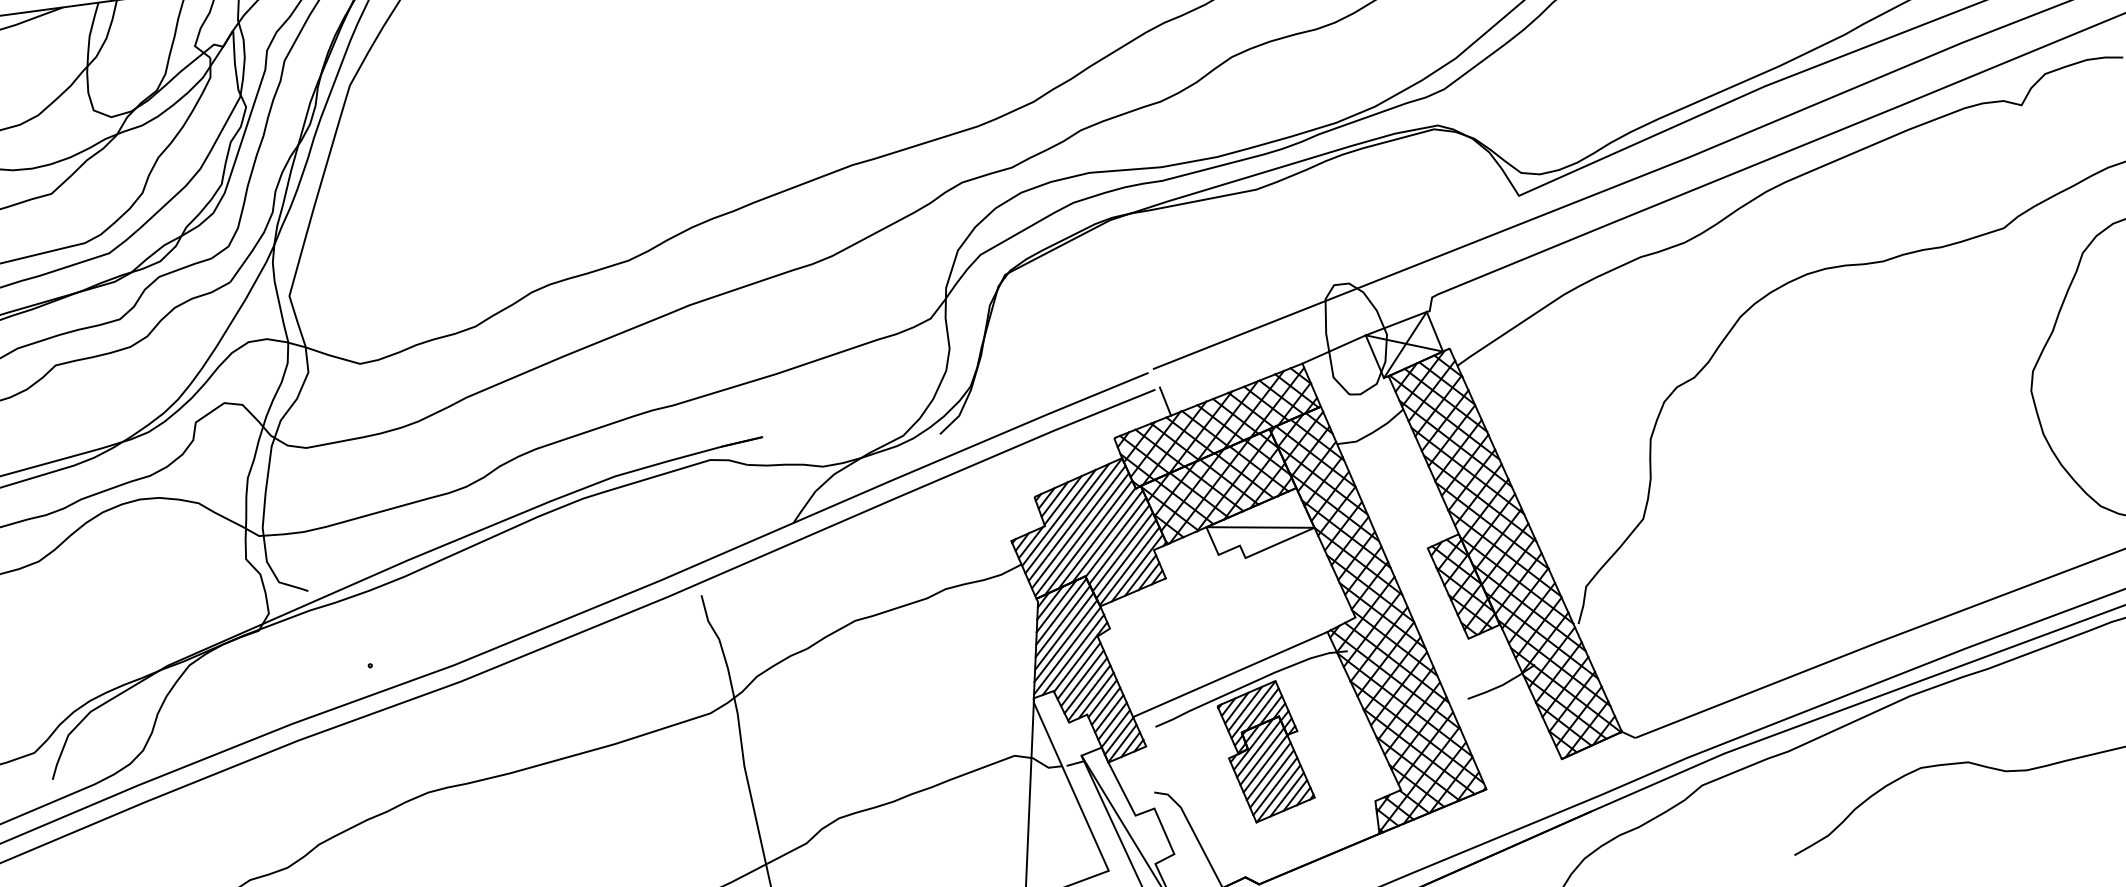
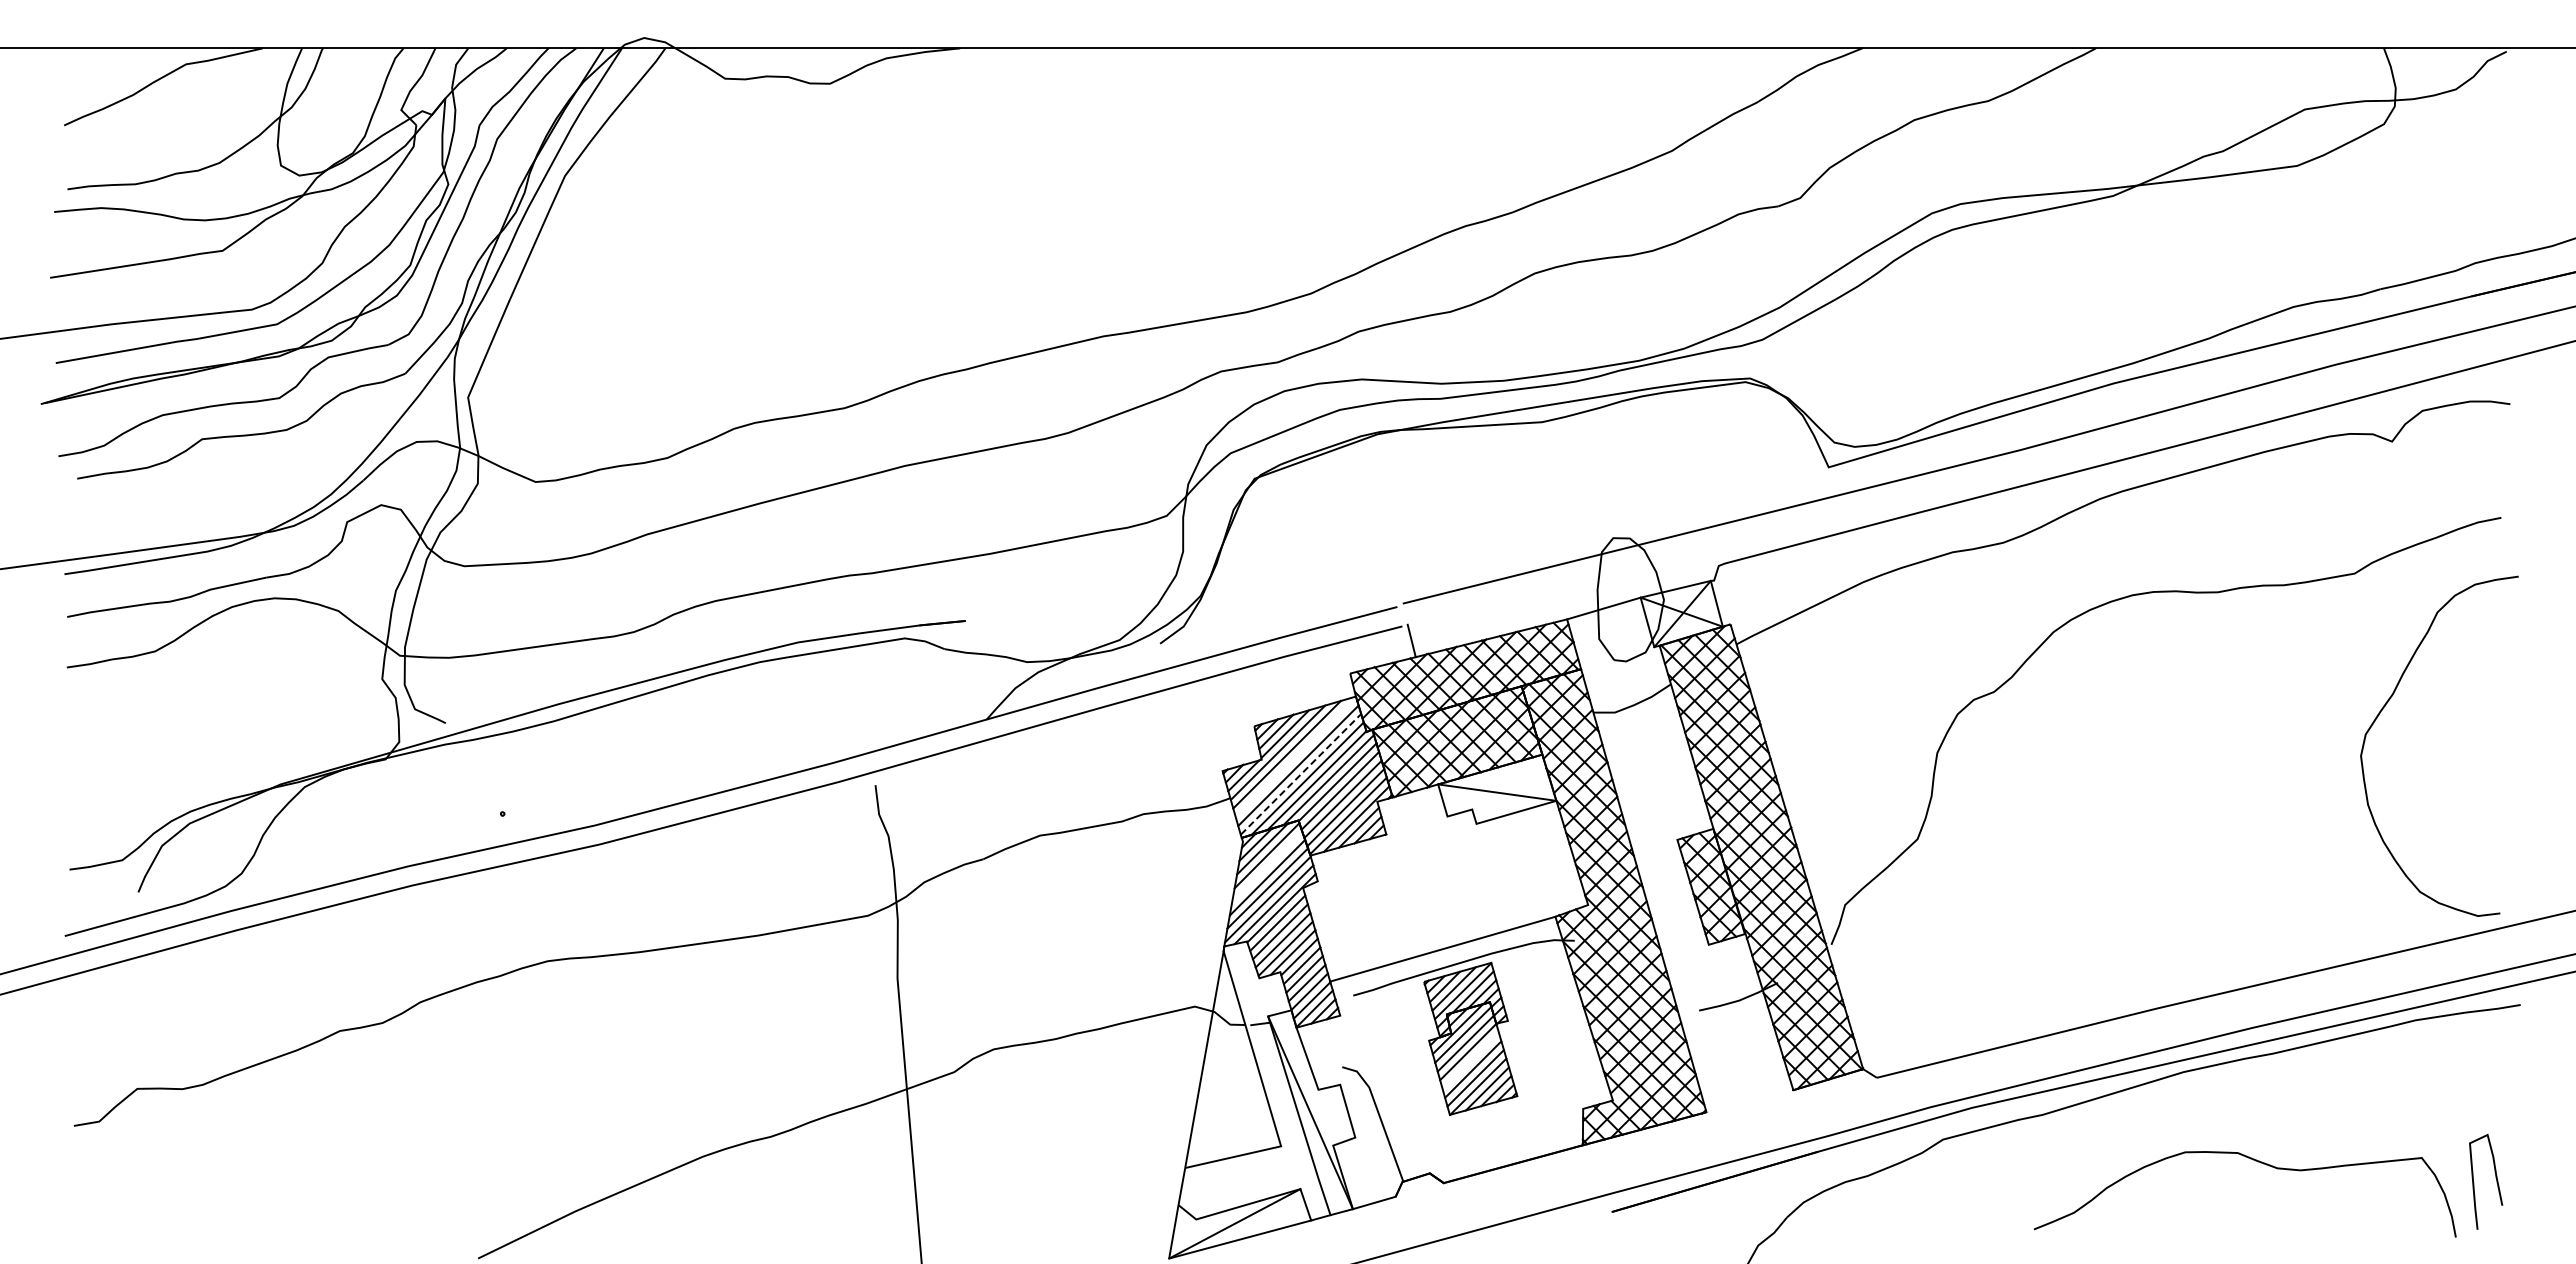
line: (1075, 519) -> (1295, 756), removed
line: (1082, 533) -> (1301, 773), solid -> dashed
line: (1063, 621) -> (1267, 866), removed
line: (1268, 771) -> (1470, 1060), removed

